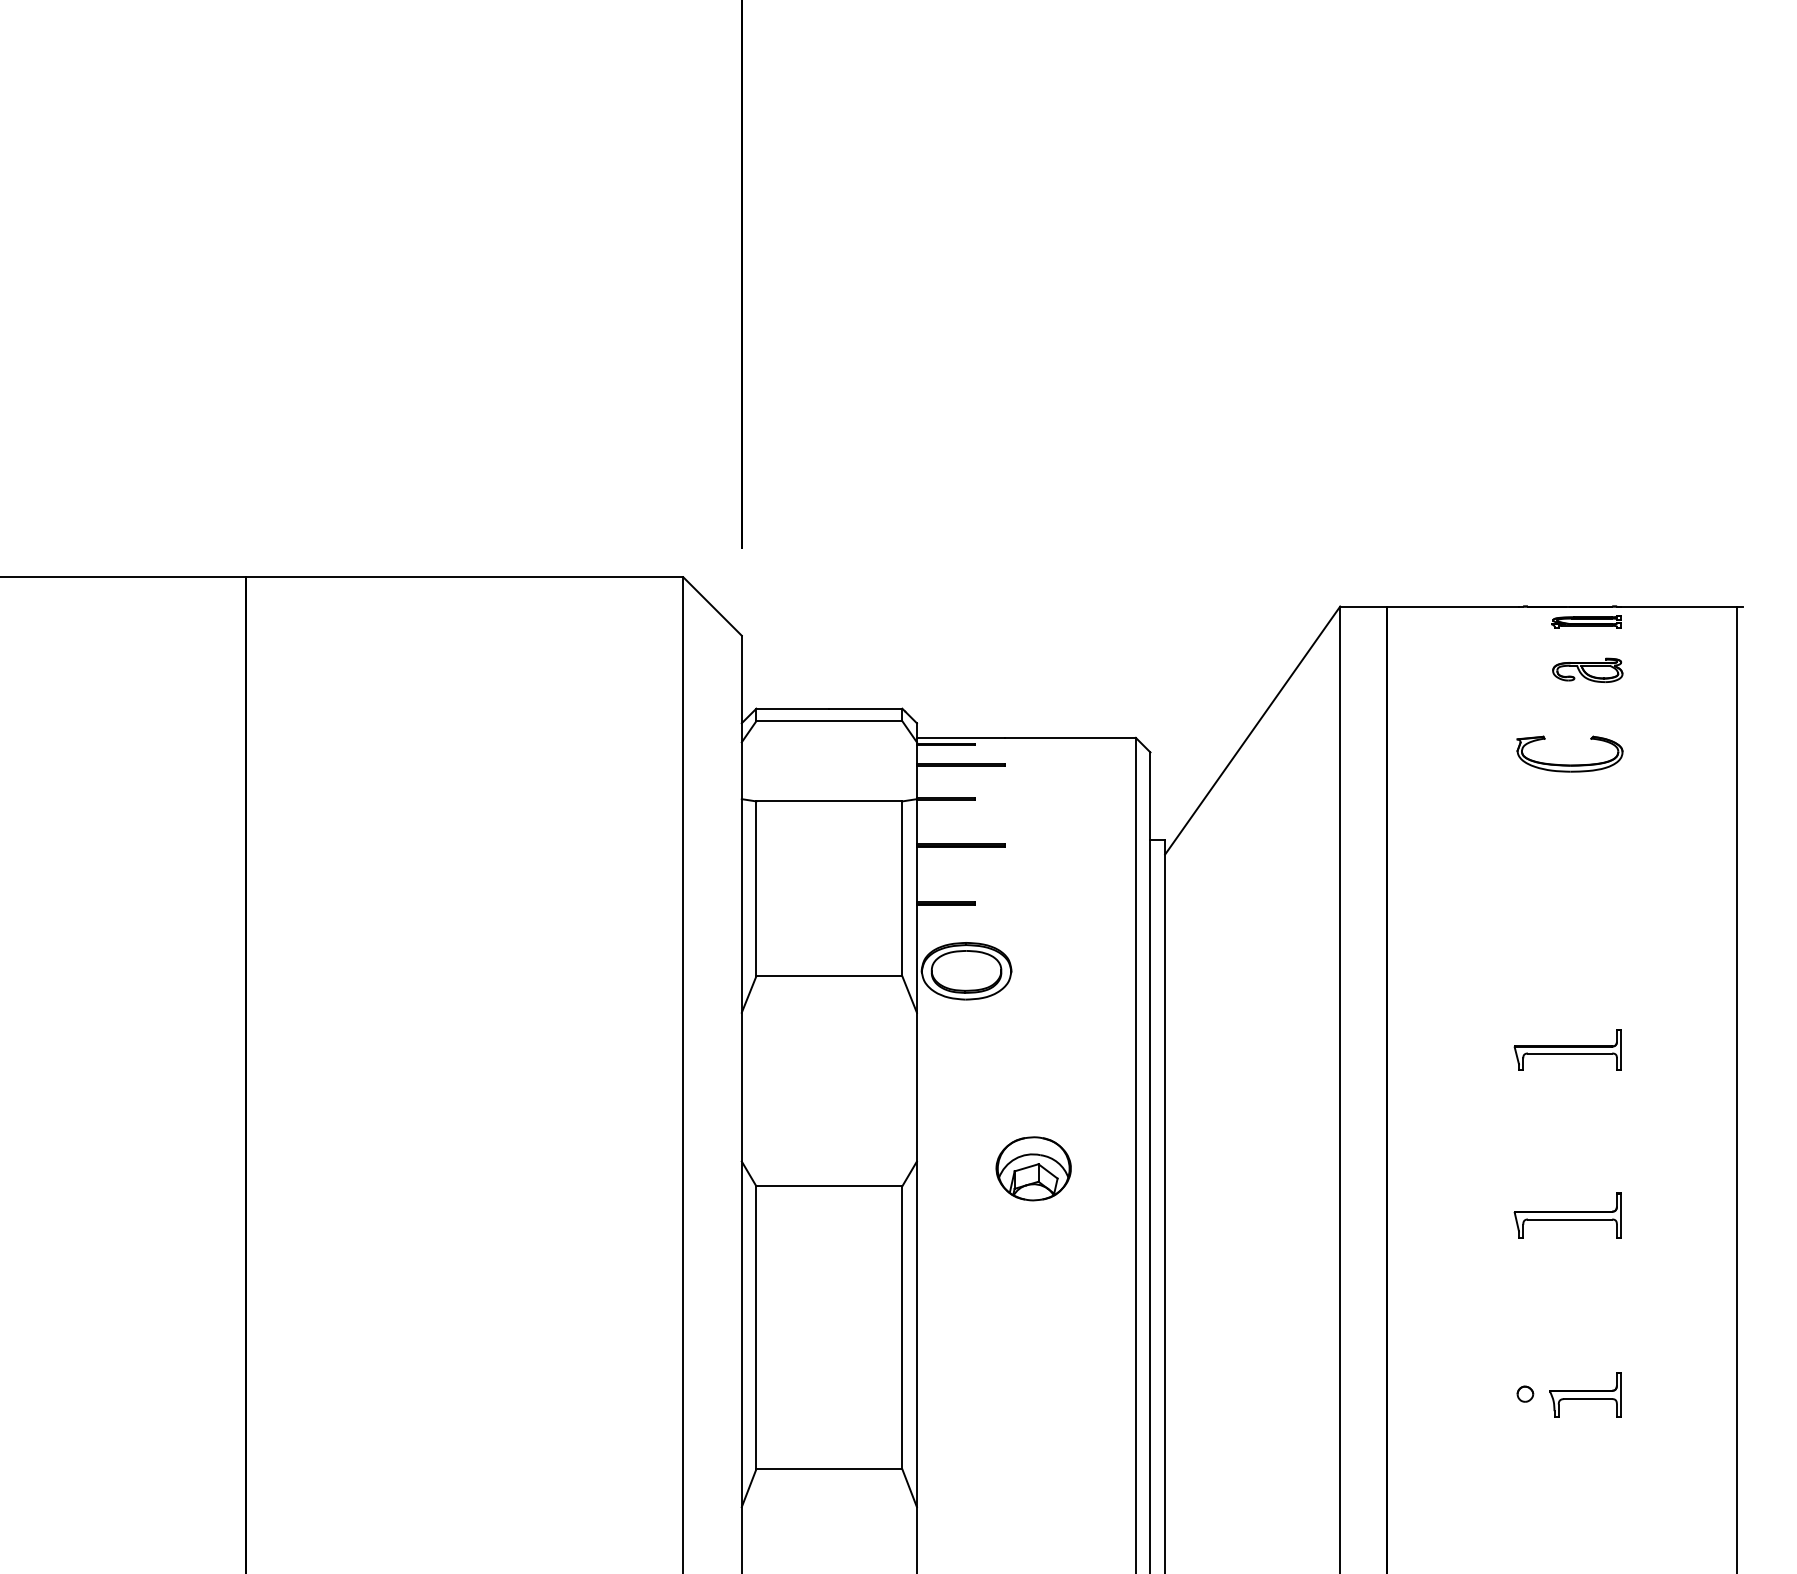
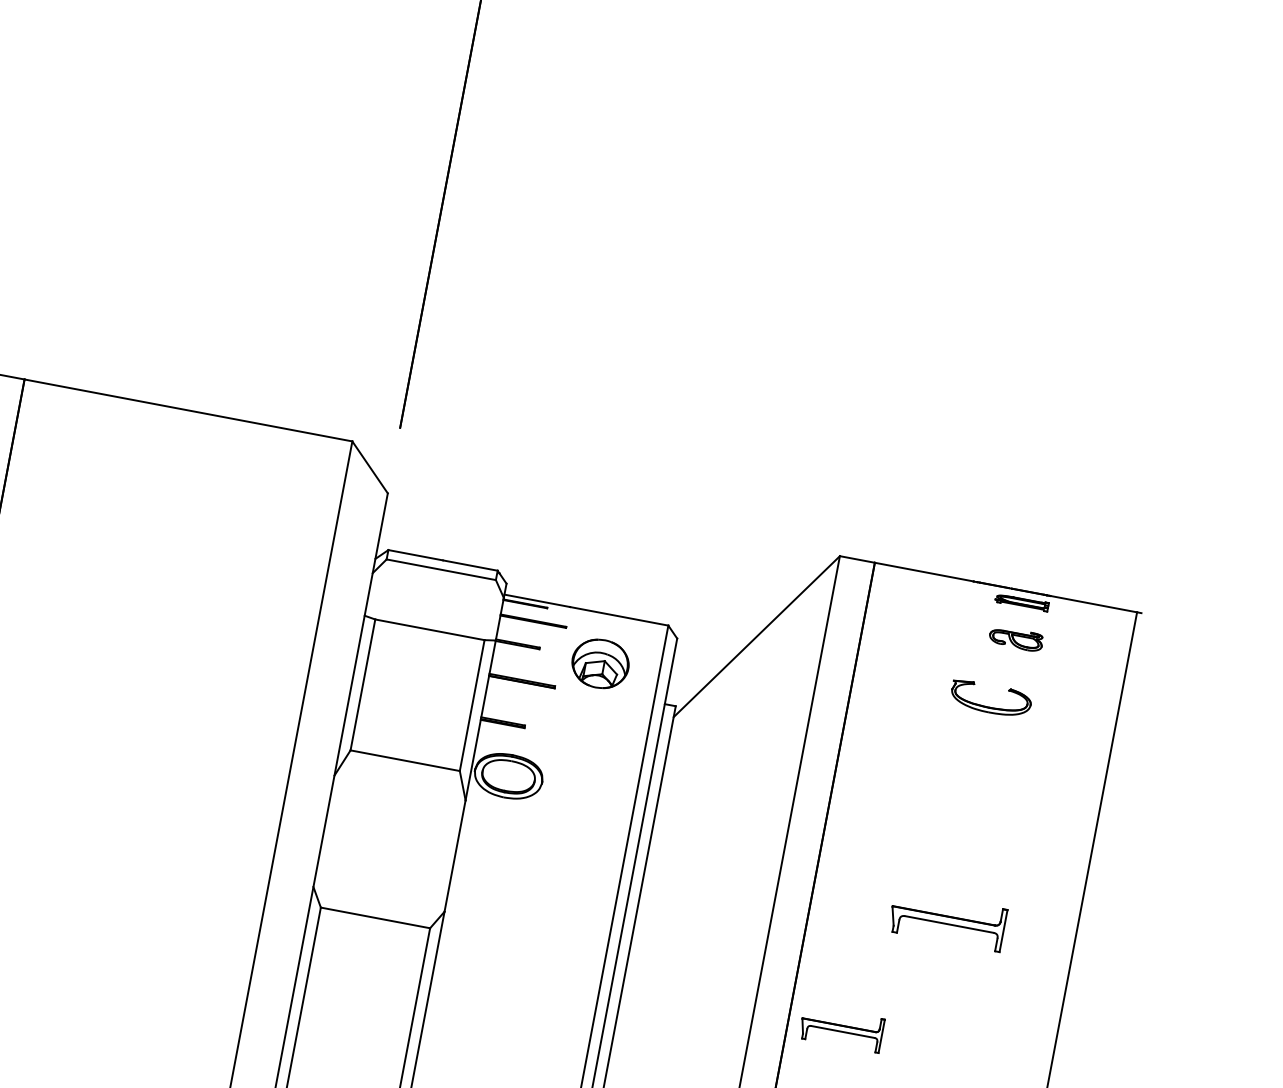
part: (1567, 1049) -> (947, 919), size x1.4
part: (1033, 1168) -> (600, 663), moved
part: (1567, 1215) -> (841, 1028), moved

